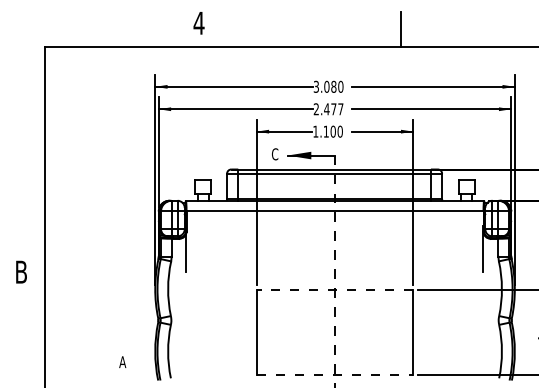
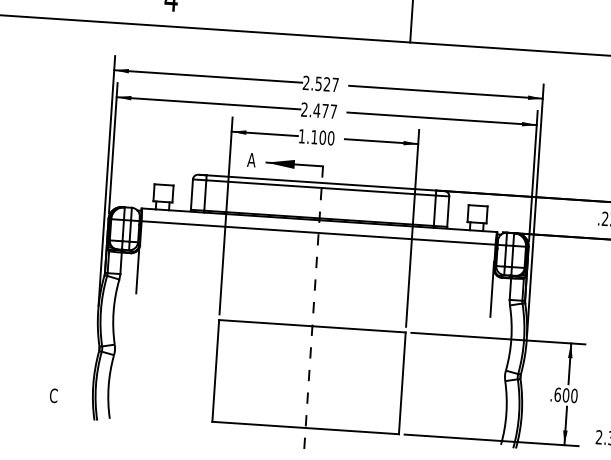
text: (328, 86) -> (320, 83), 3.080 -> 2.527
text: (274, 154) -> (250, 160), C -> A
line: (334, 289) -> (311, 325), dashed -> solid
text: (122, 362) -> (53, 396), A -> C
line: (335, 375) -> (306, 428), dashed -> solid

